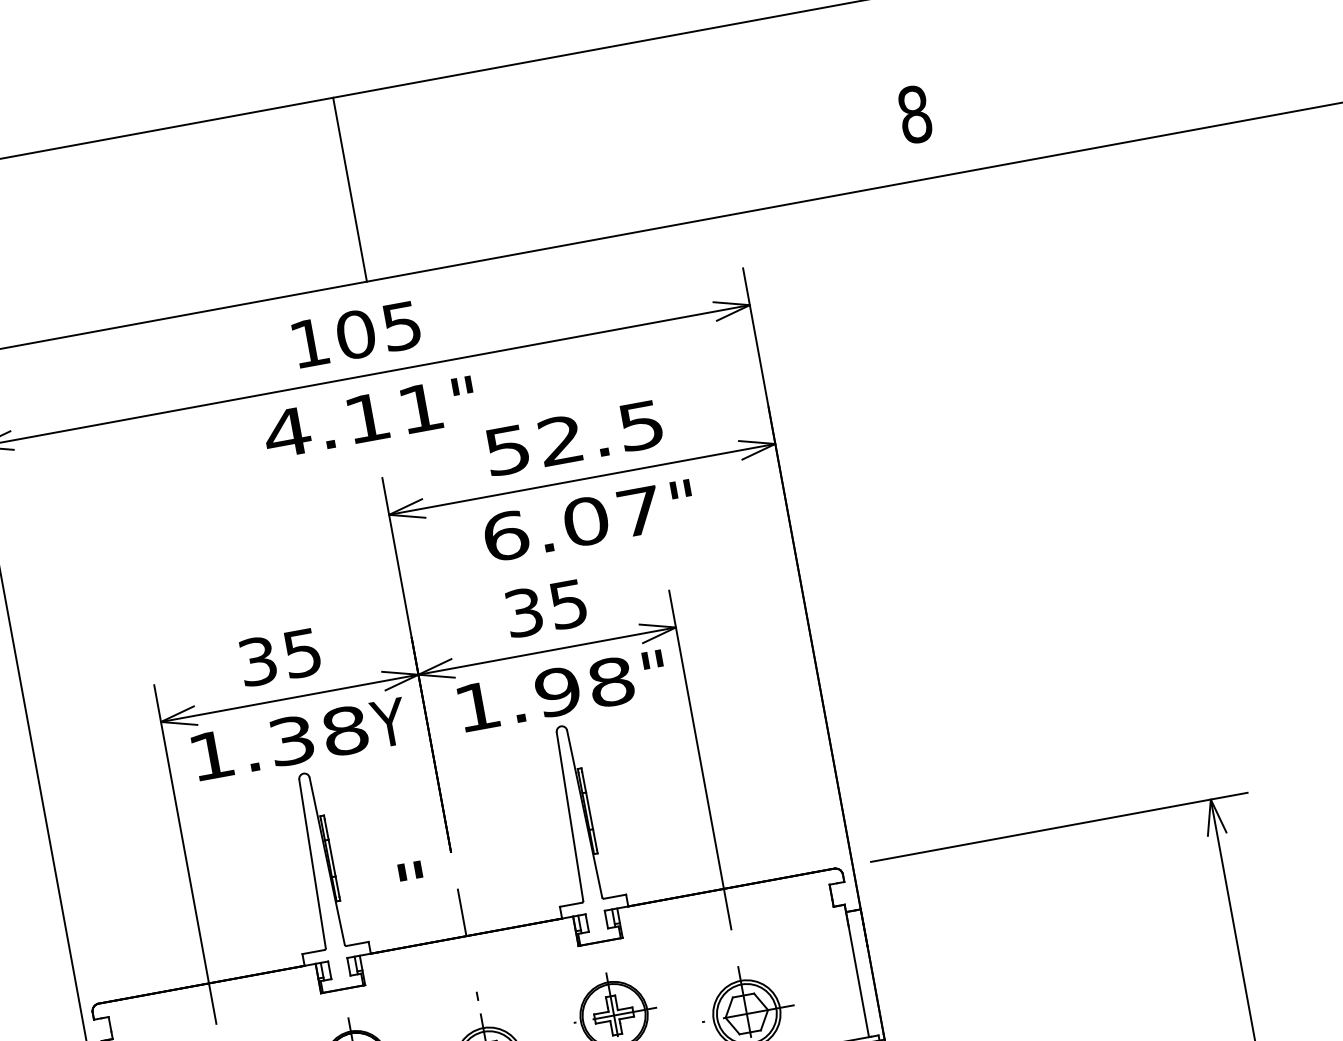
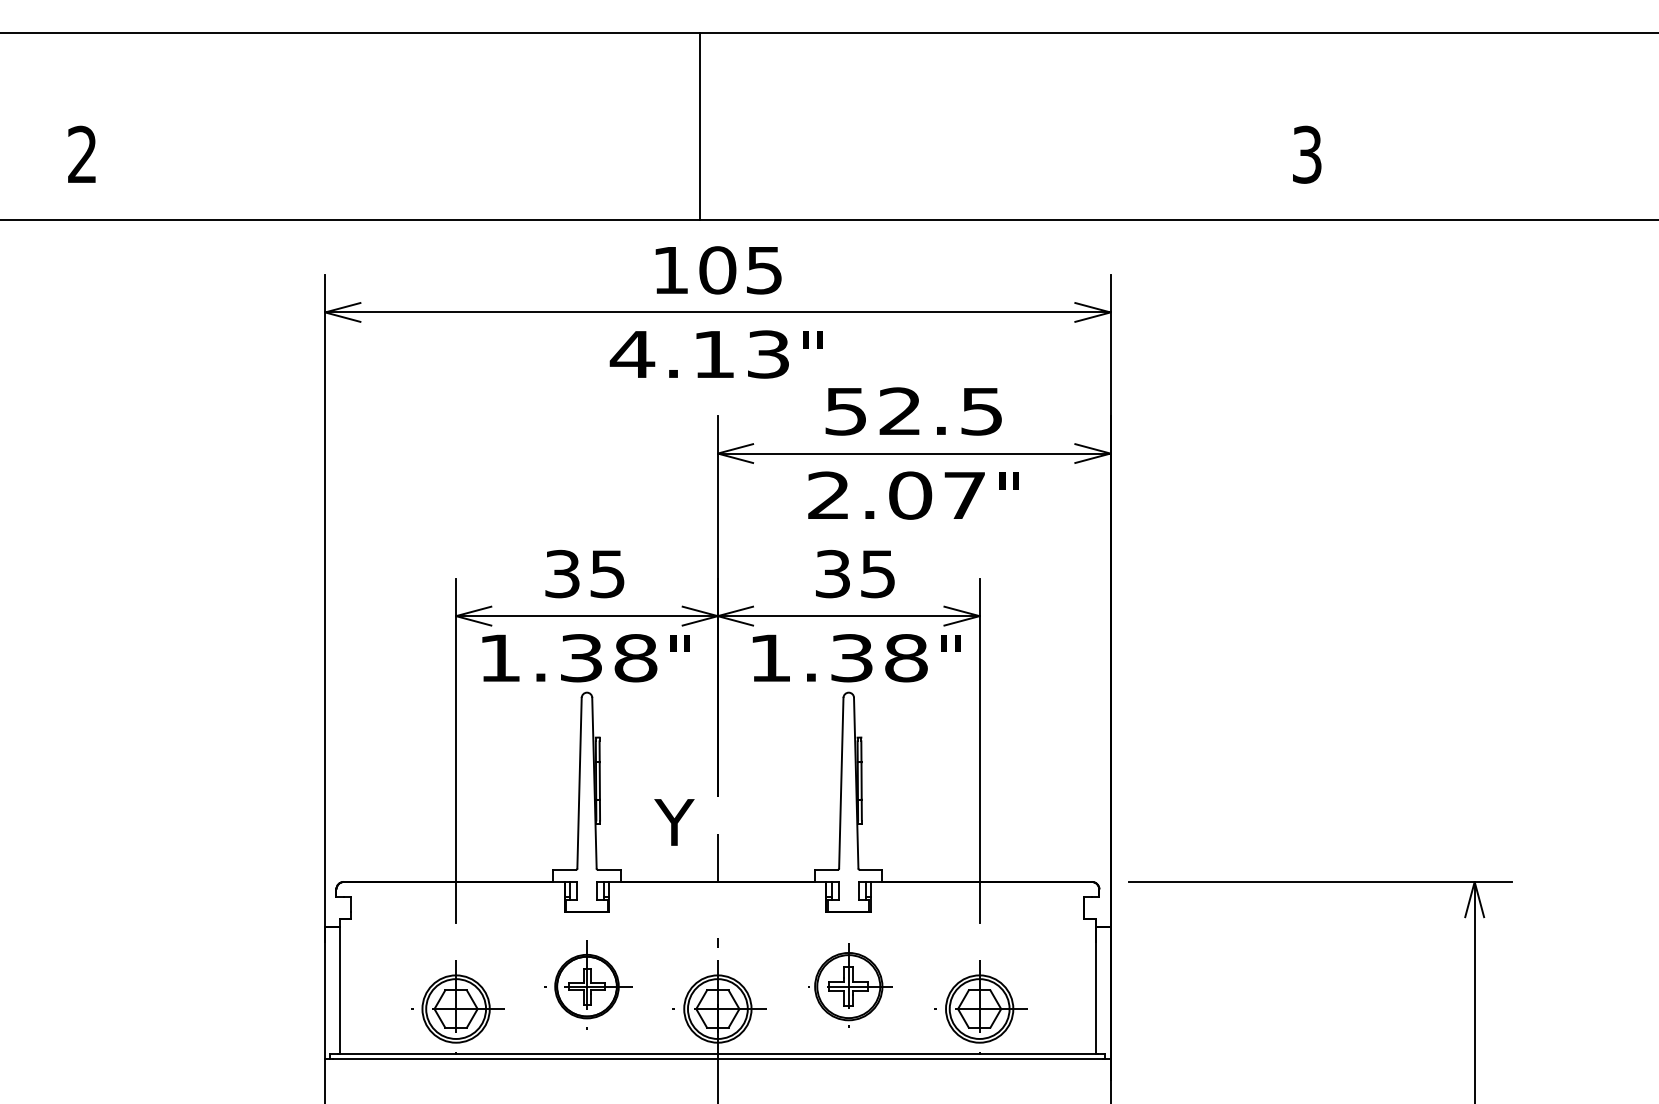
text: (915, 114) -> (1307, 154), 8 -> 3
line: (350, 189) -> (700, 126), moved
text: (421, 408) -> (768, 354), 4.11 -> 4.13
text: (506, 535) -> (829, 495), 6.07 -> 2.07
text: (557, 692) -> (851, 658), 1.98 -> 1.38
text: (389, 722) -> (680, 657), Y -> "
text: (413, 885) -> (674, 822), " -> Y

